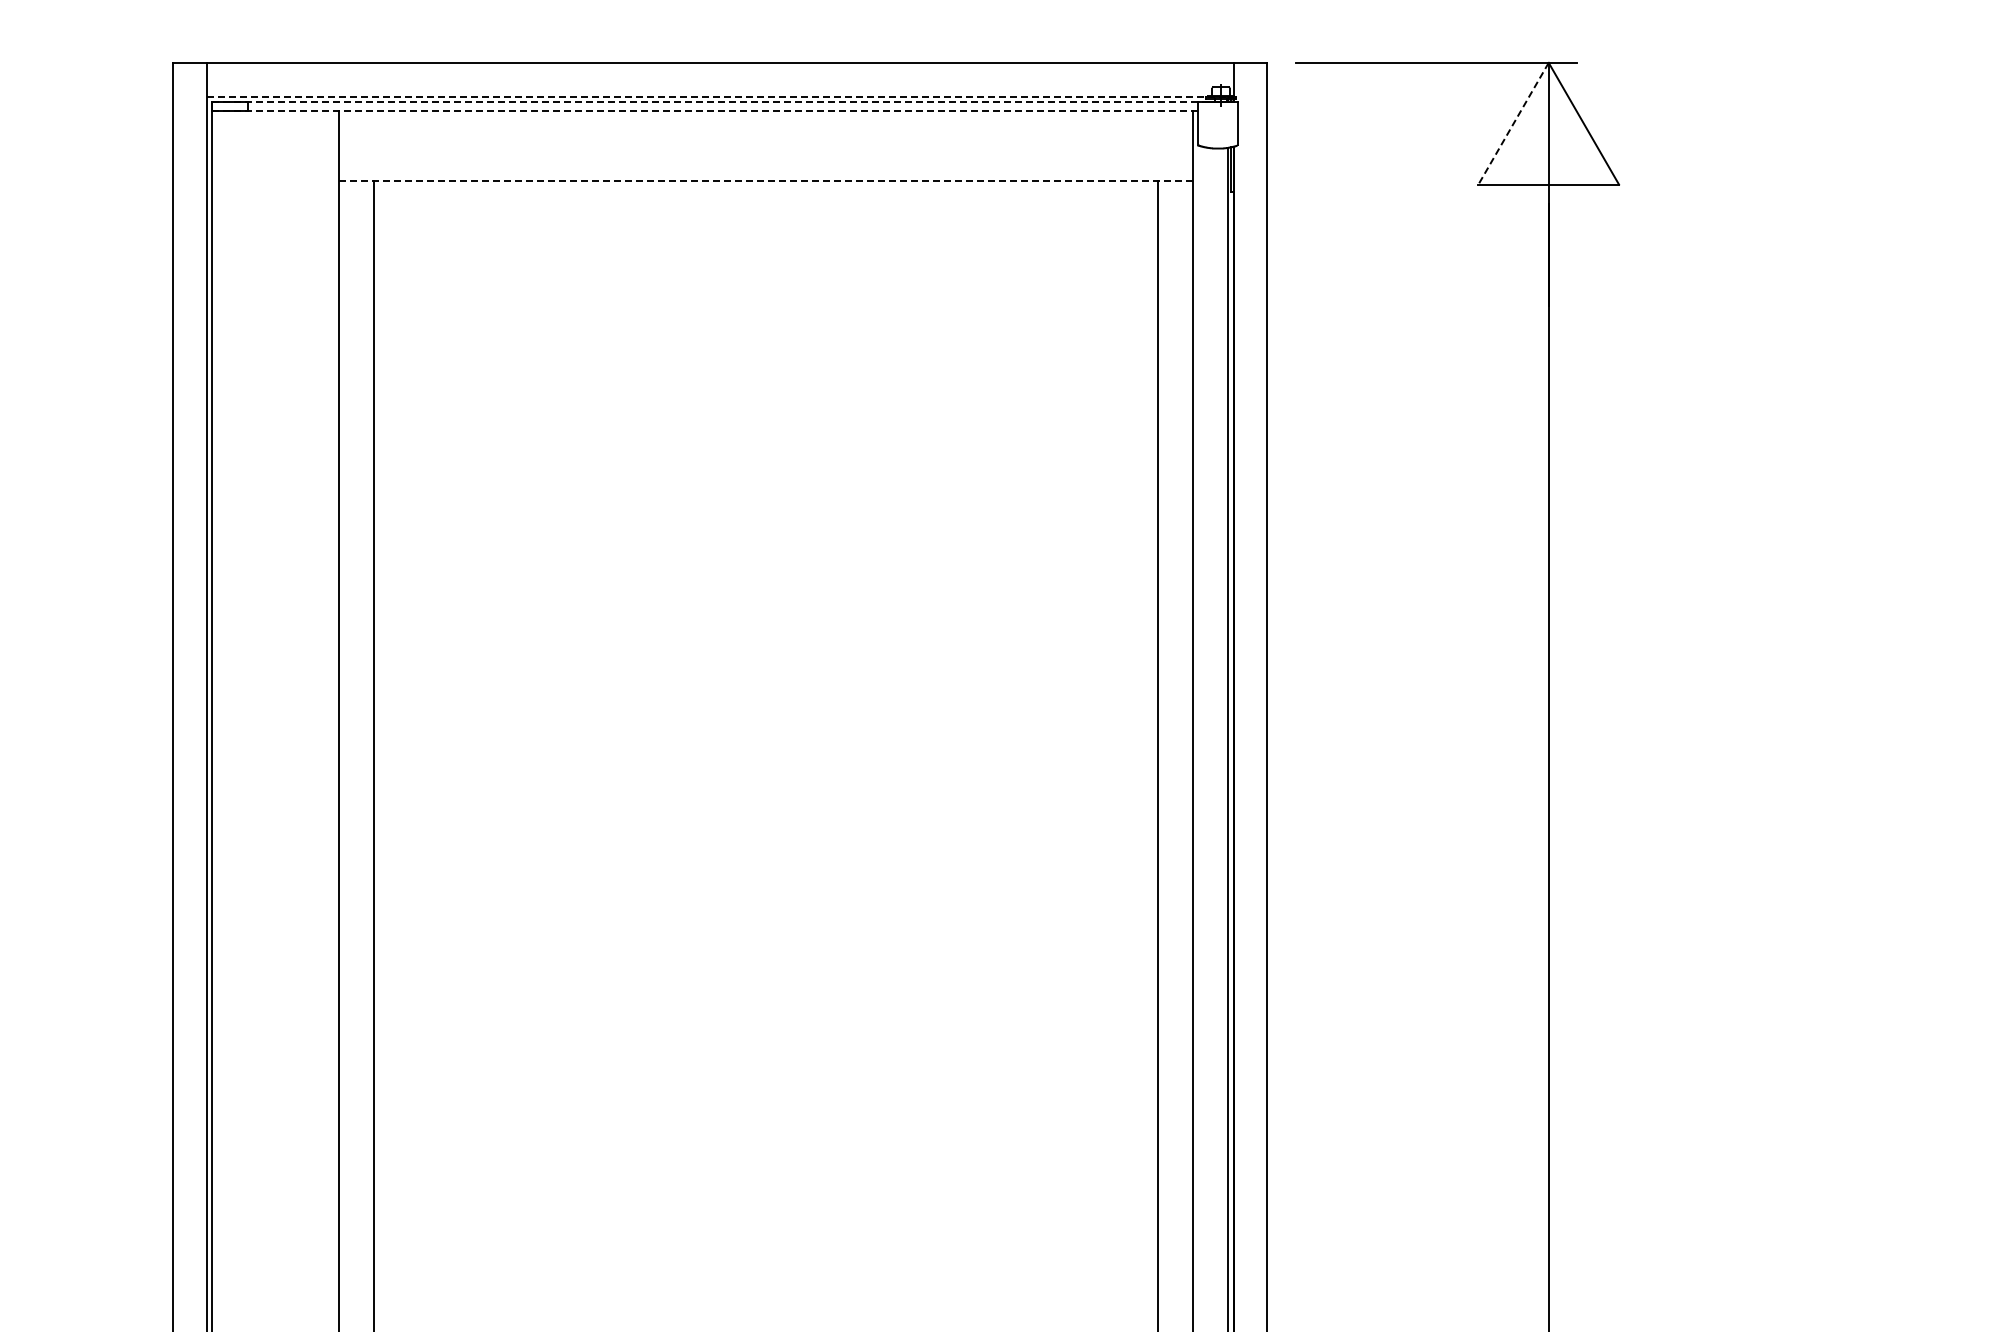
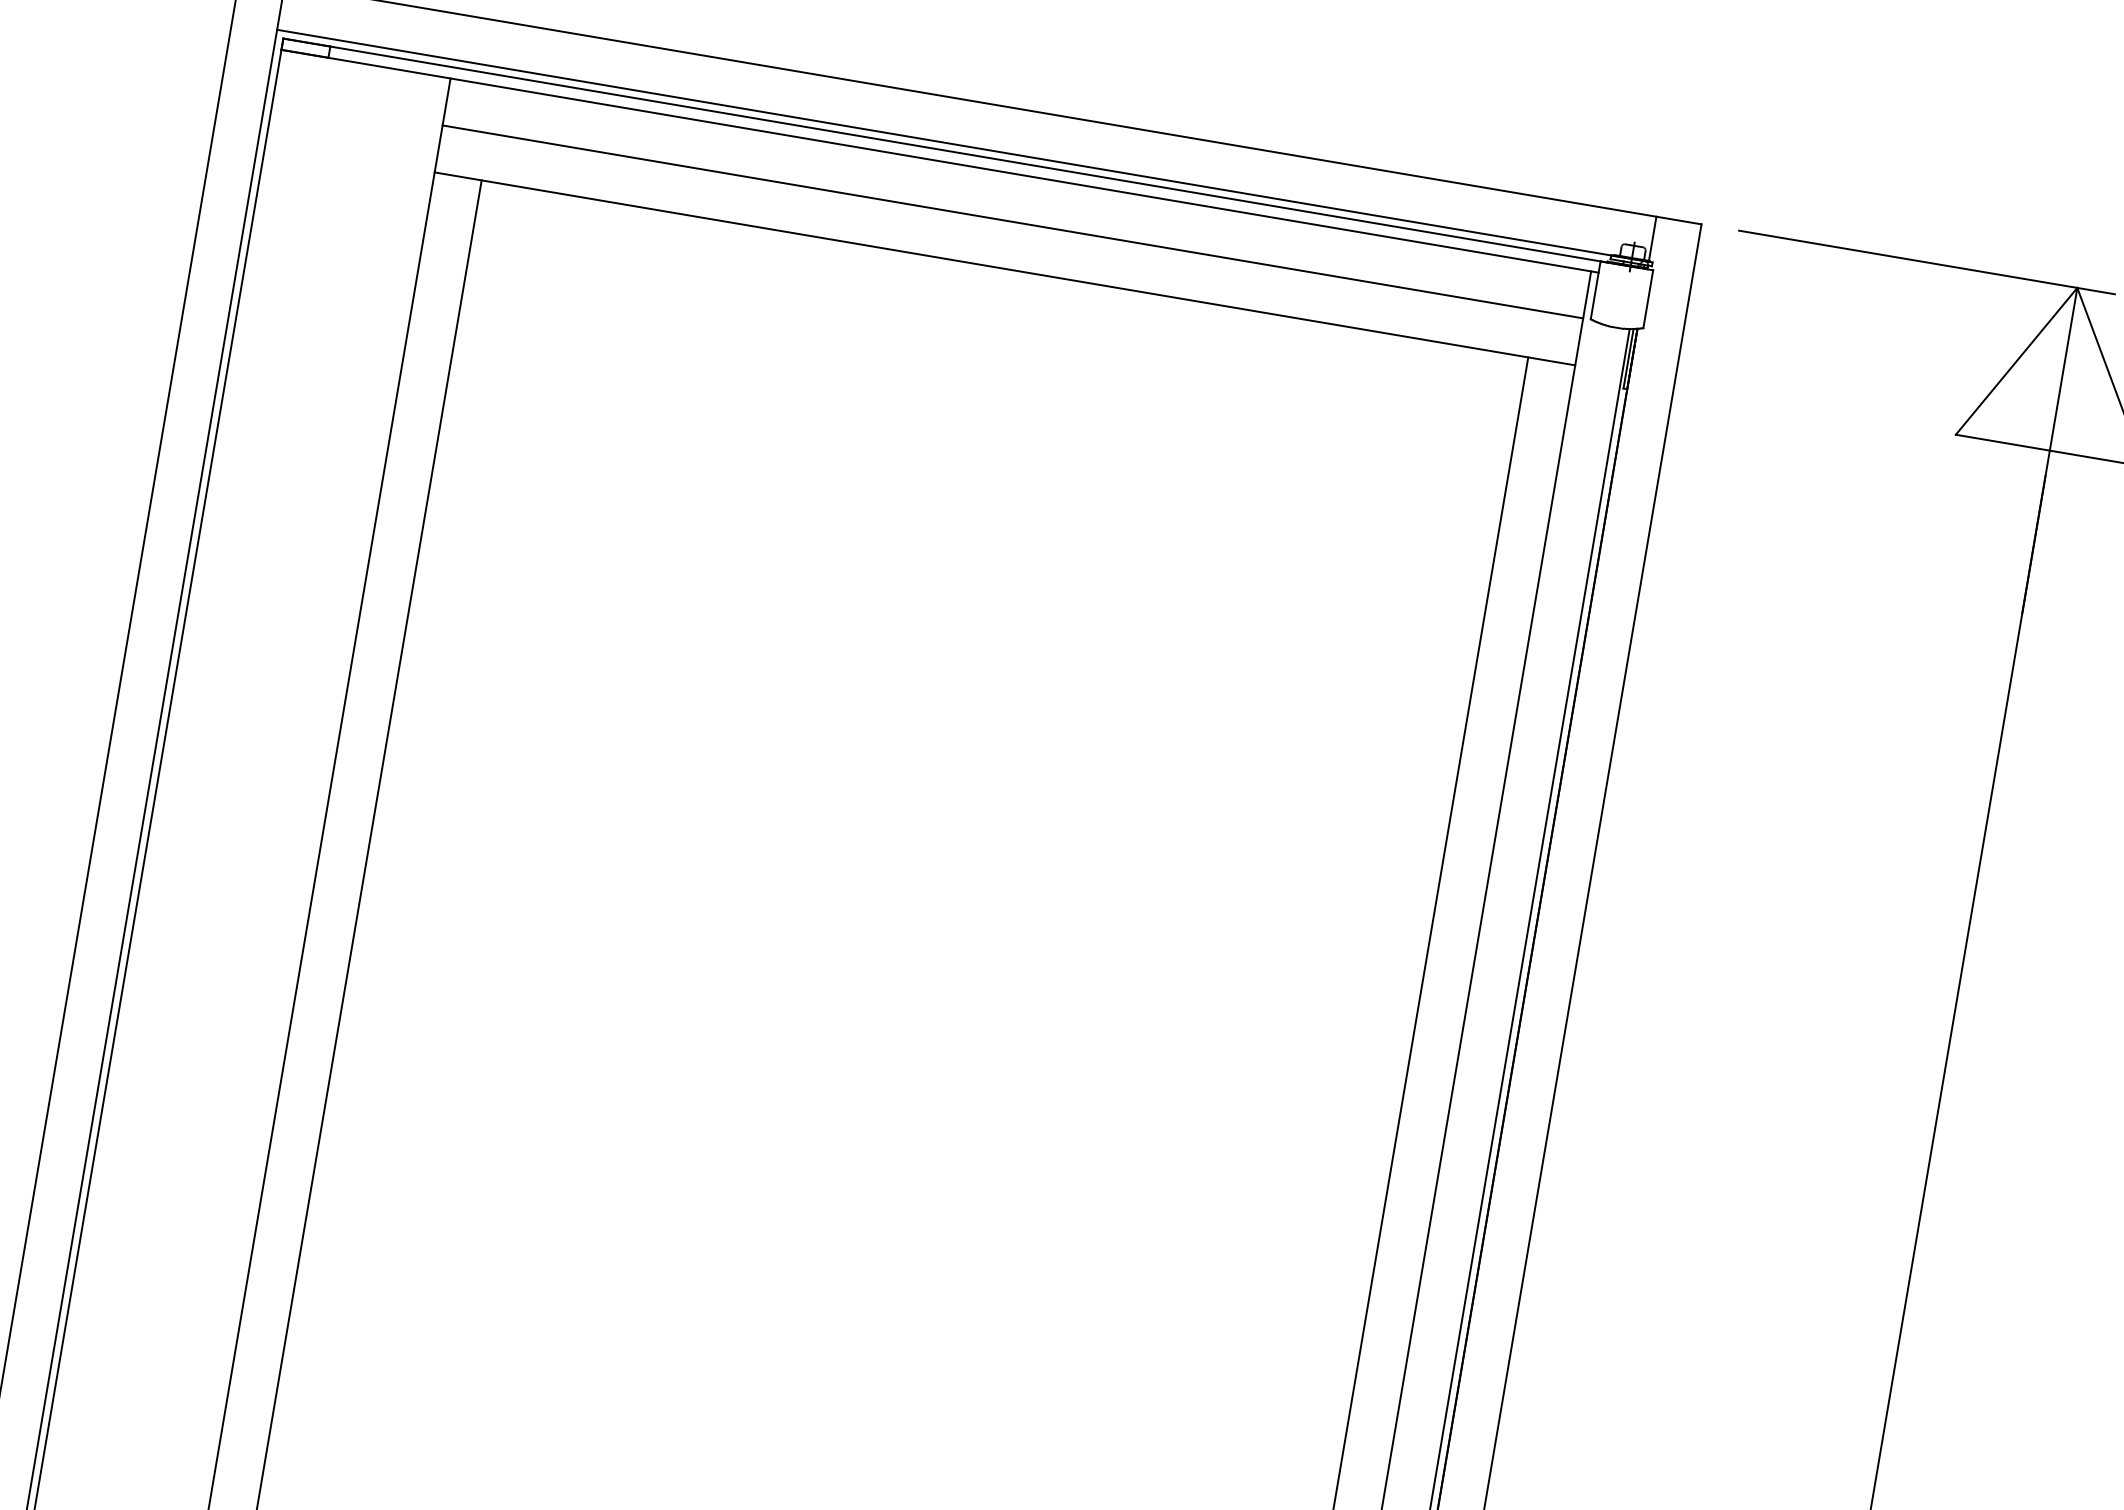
line: (720, 96) -> (963, 145), dashed -> solid
line: (720, 102) -> (961, 153), dashed -> solid
line: (705, 110) -> (940, 161), dashed -> solid
line: (1513, 124) -> (2016, 362), dashed -> solid
line: (765, 145) -> (1012, 221), added
line: (765, 181) -> (1004, 269), dashed -> solid

